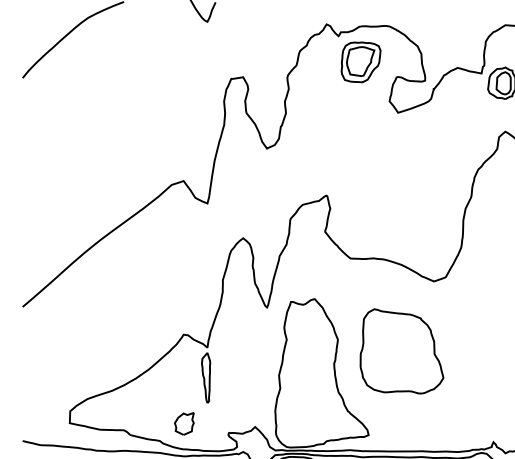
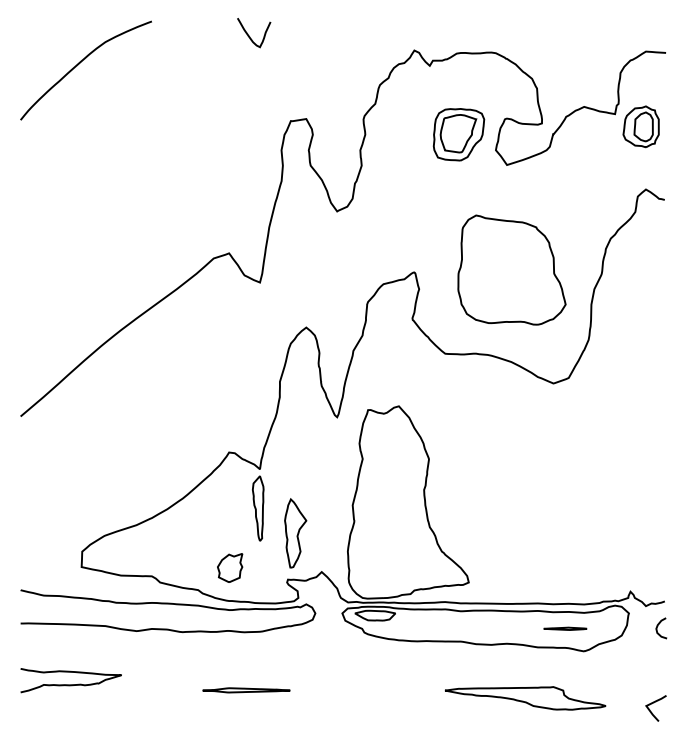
part: (360, 62) -> (458, 134), moved
part: (401, 350) -> (511, 269), moved
part: (234, 397) -> (295, 533), added

